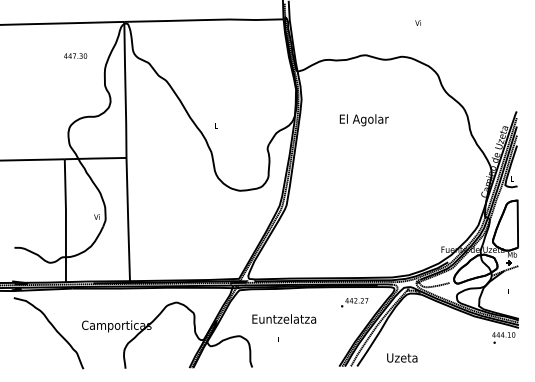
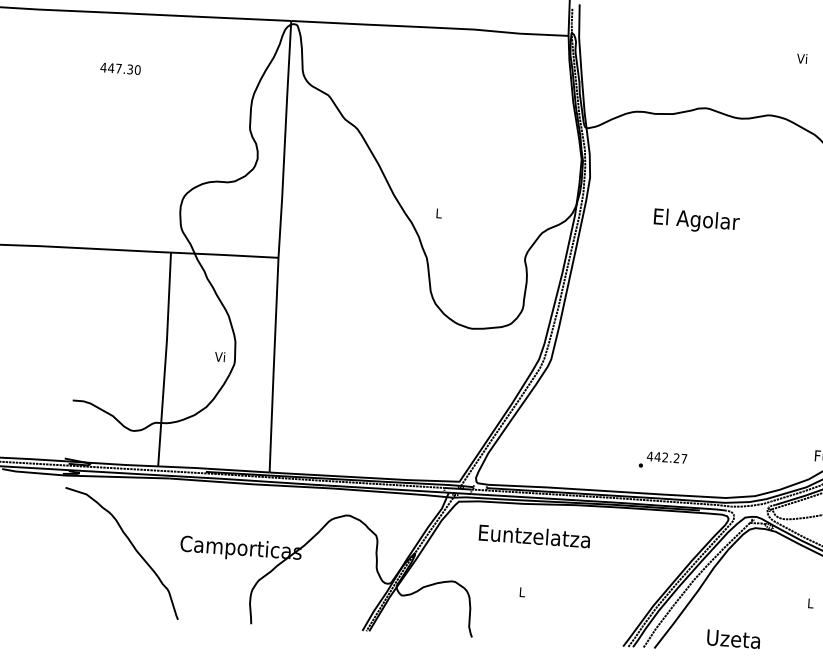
text: (75, 55) -> (120, 67), moved
text: (354, 302) -> (662, 460), moved
text: (284, 318) -> (535, 535), moved

